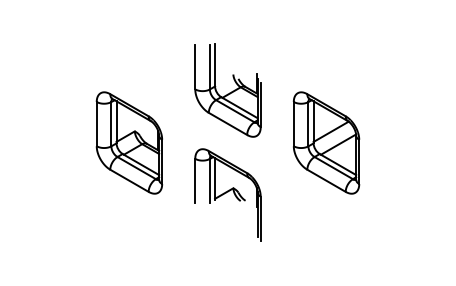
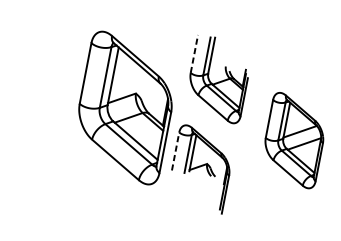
line: (195, 66) -> (194, 53), solid -> dashed
part: (129, 142) -> (125, 107), size x1.6
line: (195, 180) -> (175, 151), solid -> dashed

